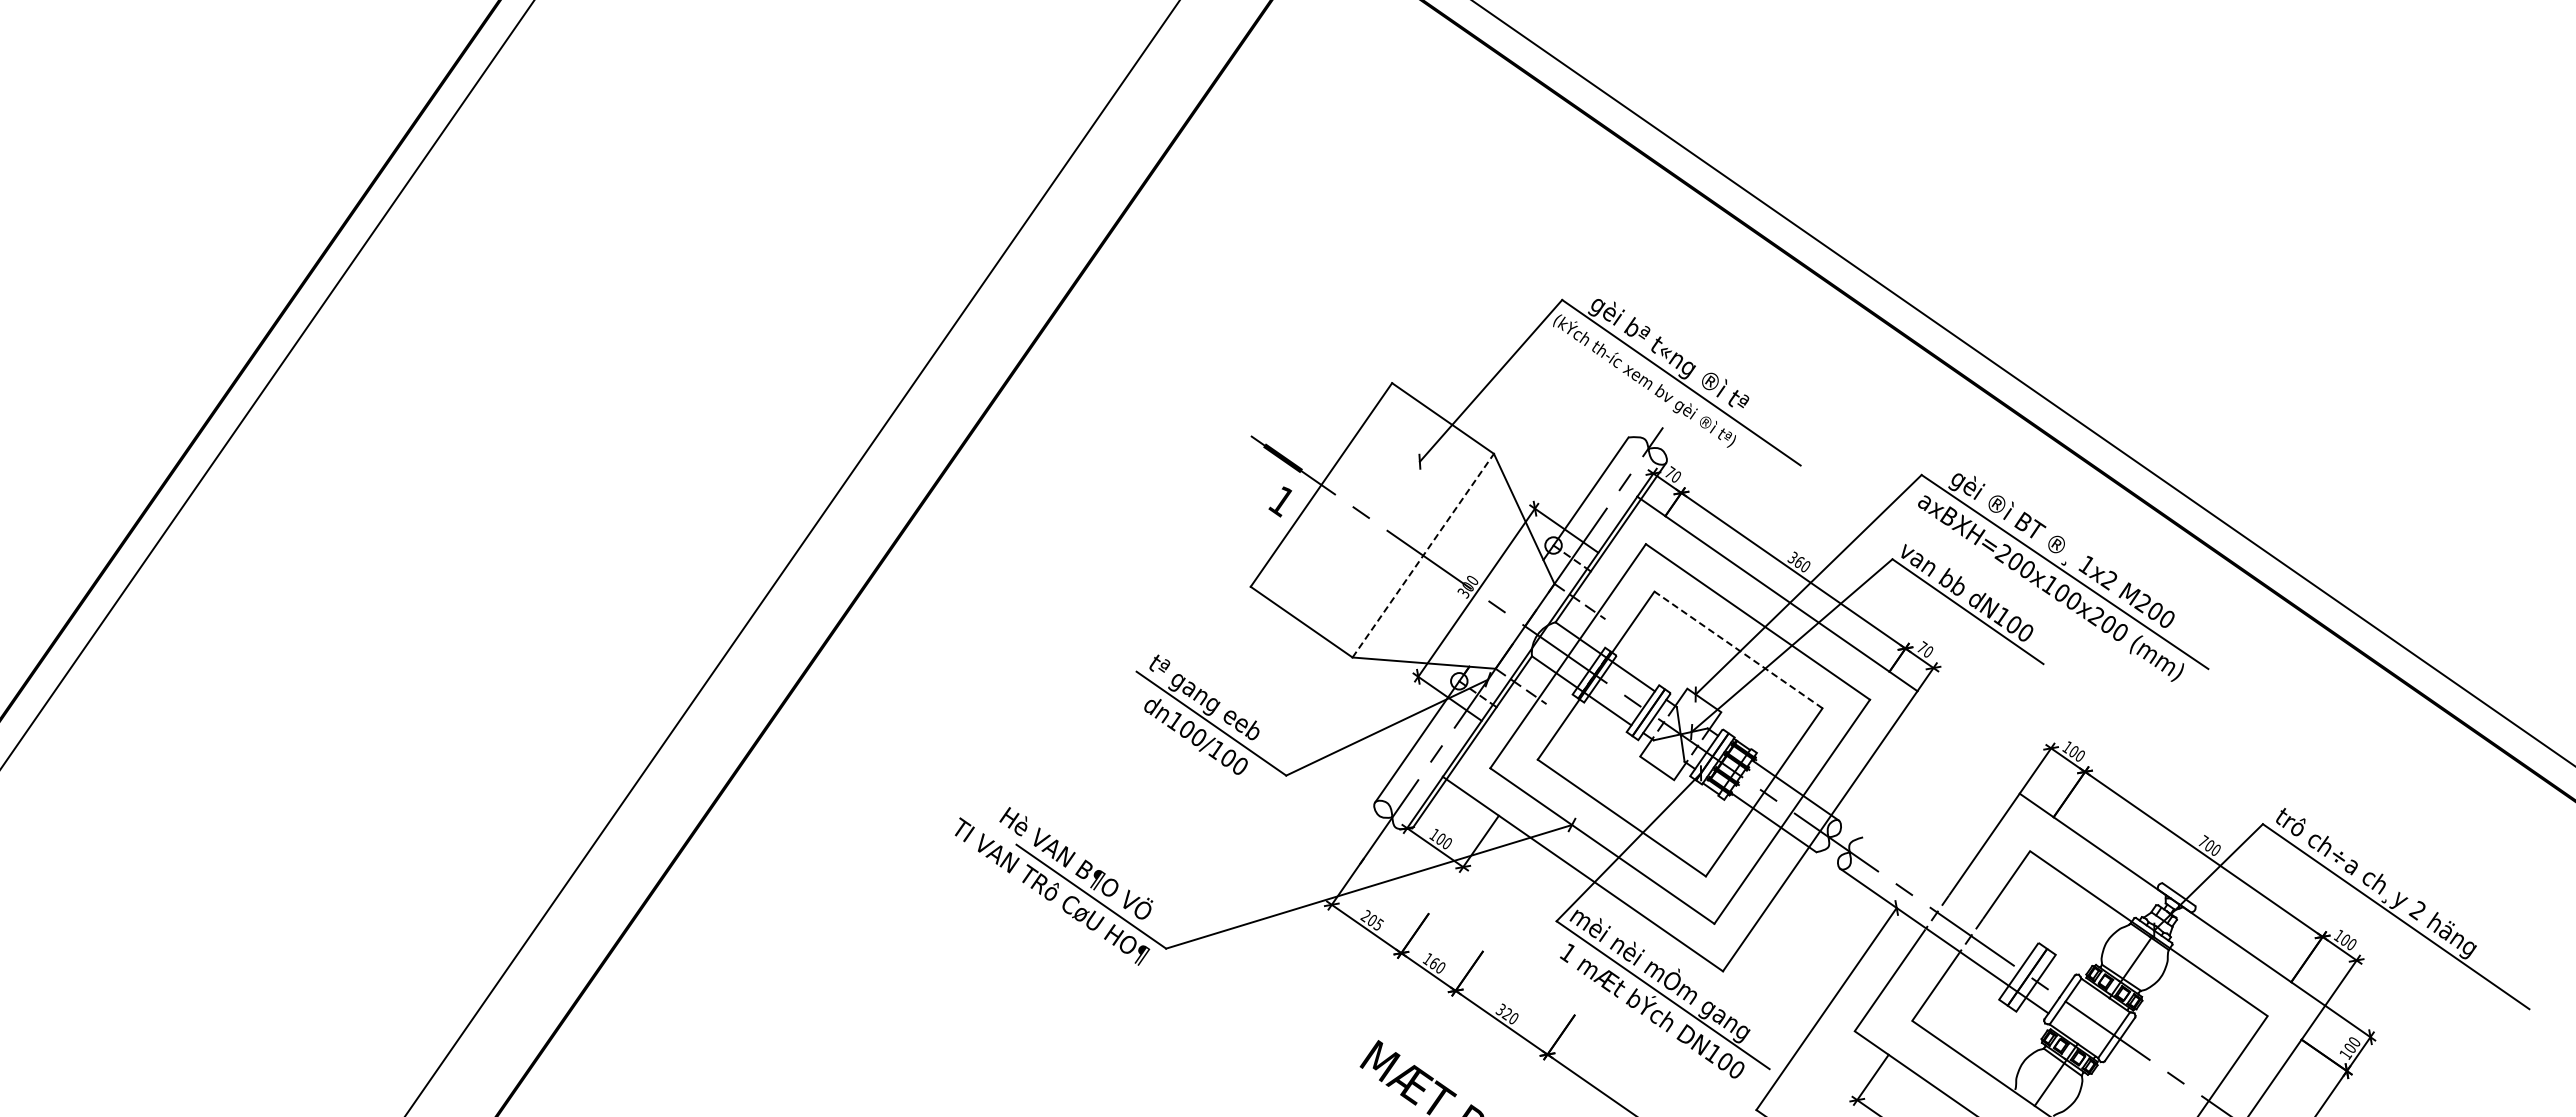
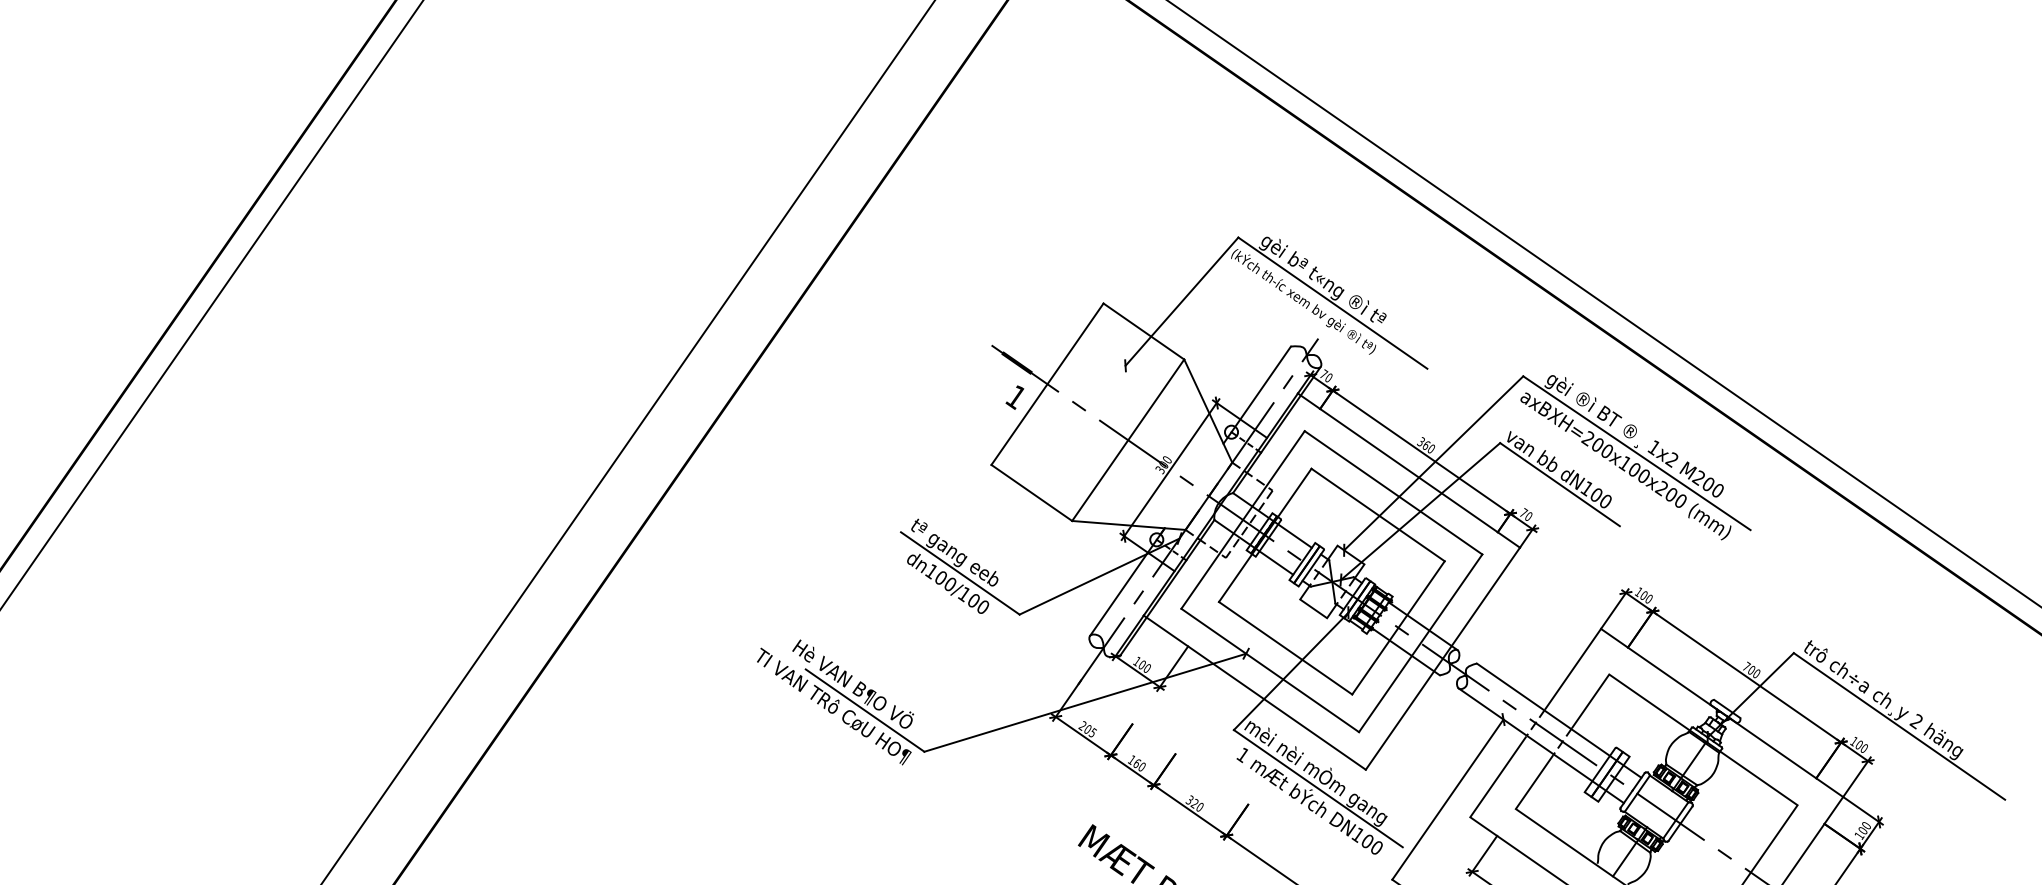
line: (1423, 555) -> (1128, 440), dashed -> solid
line: (1738, 649) -> (1378, 514), dashed -> solid
line: (1575, 661) -> (1248, 524), added
line: (1966, 909) -> (1558, 720), added

